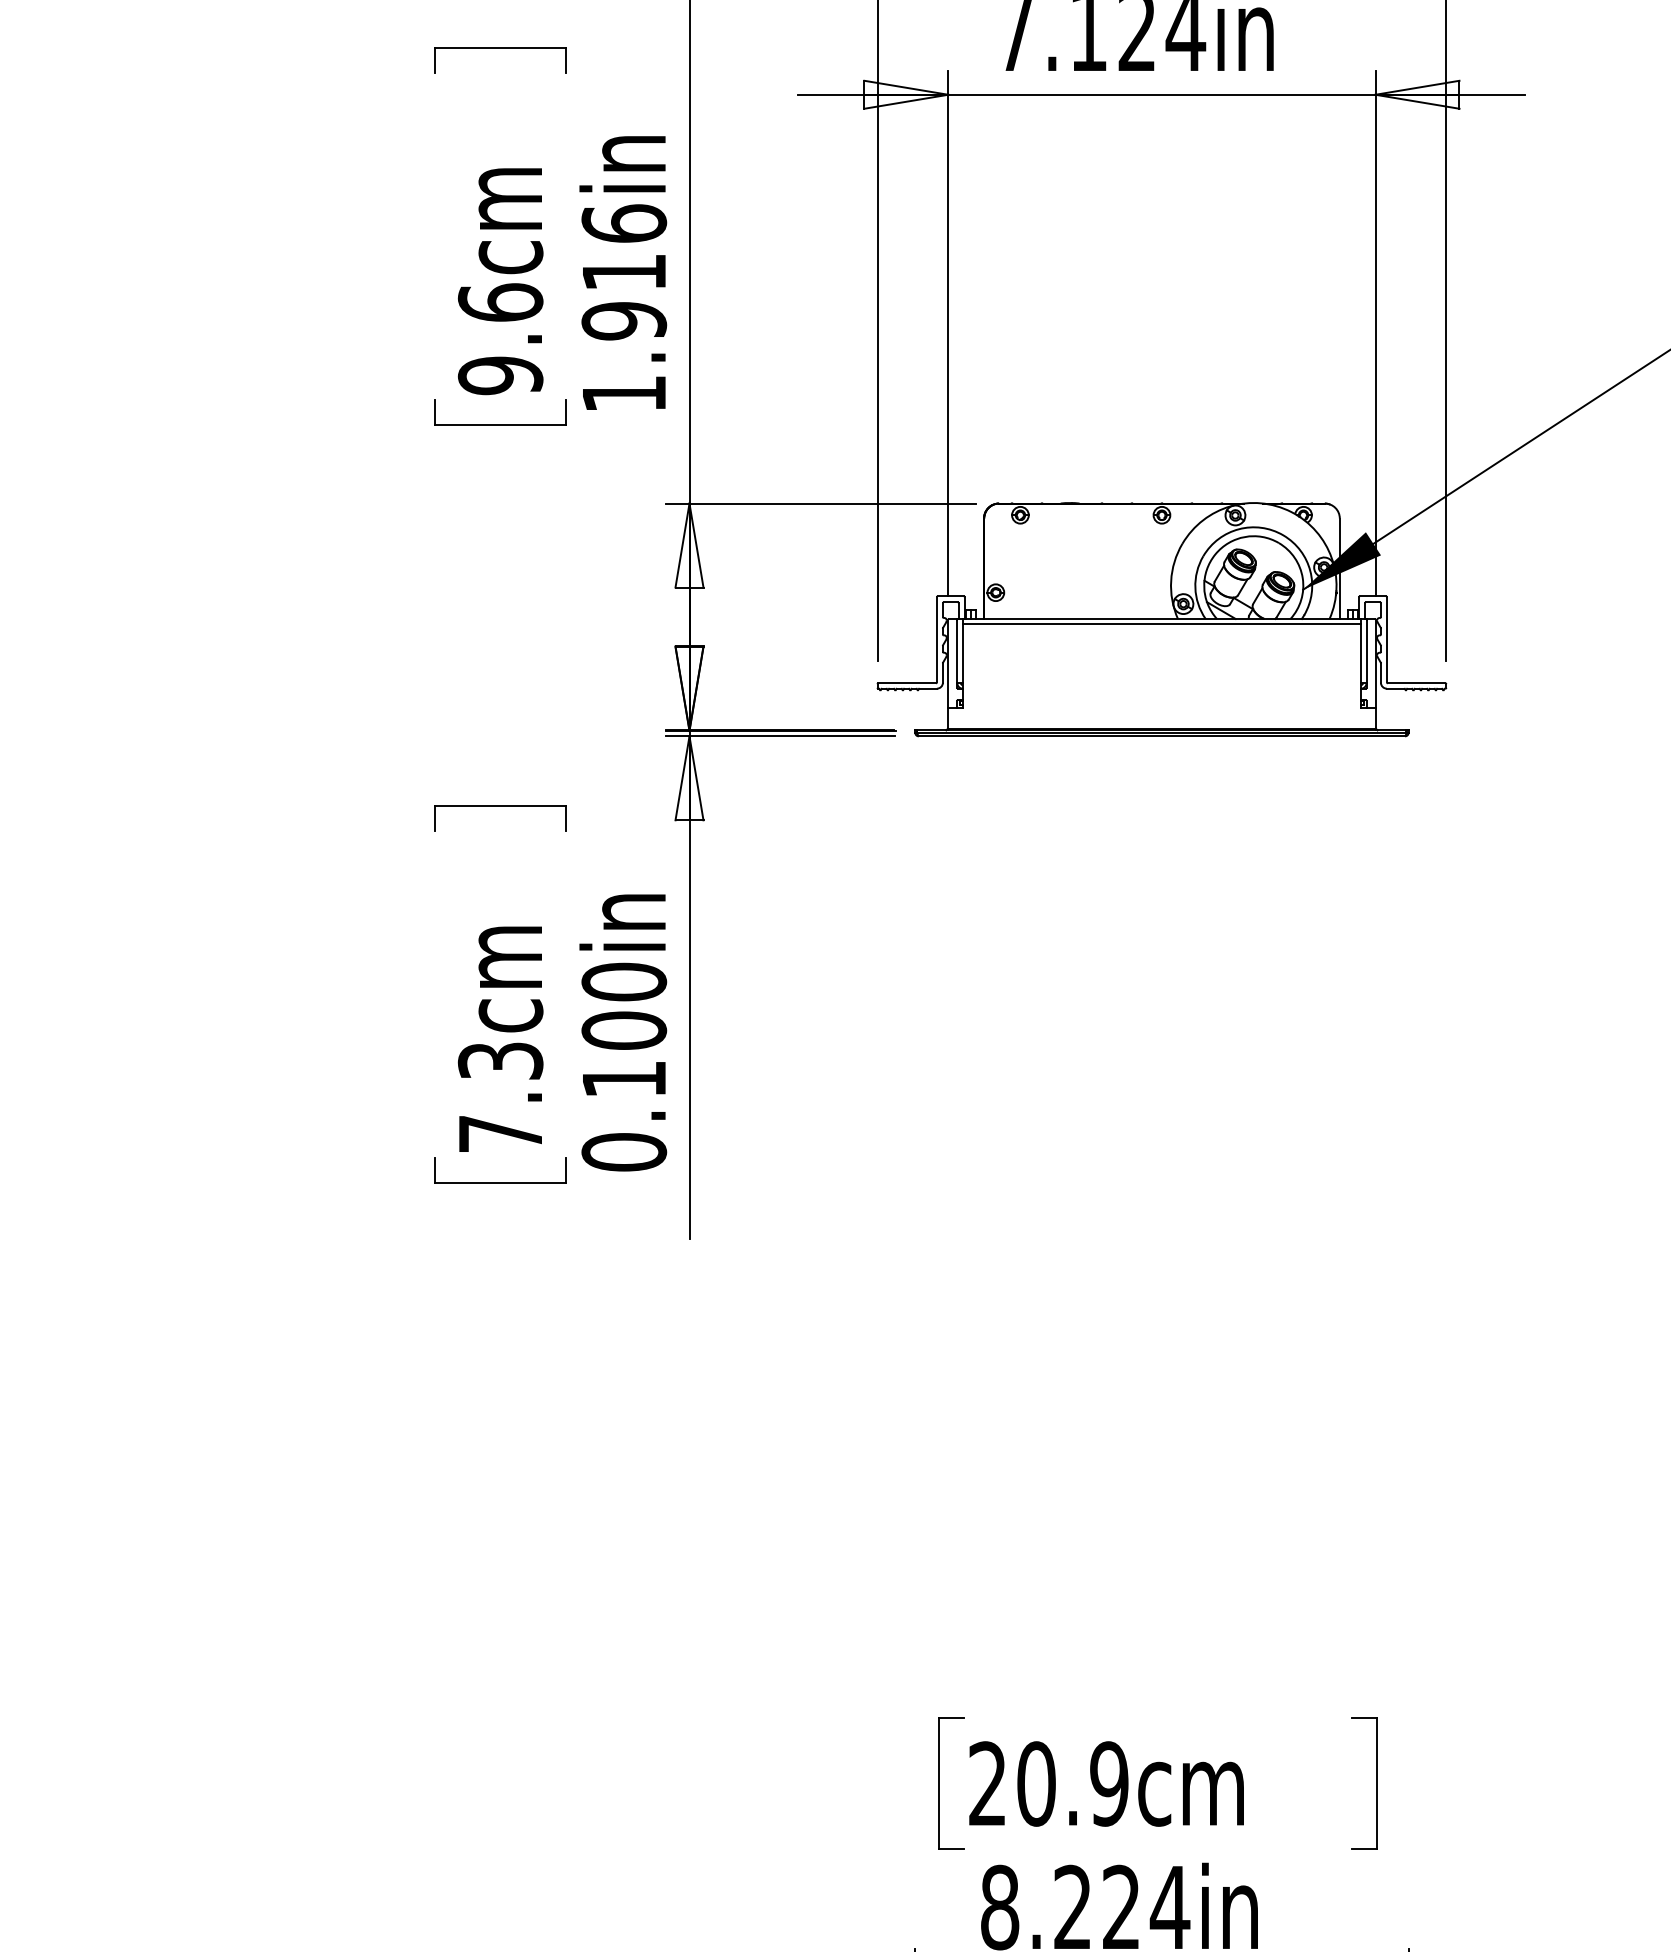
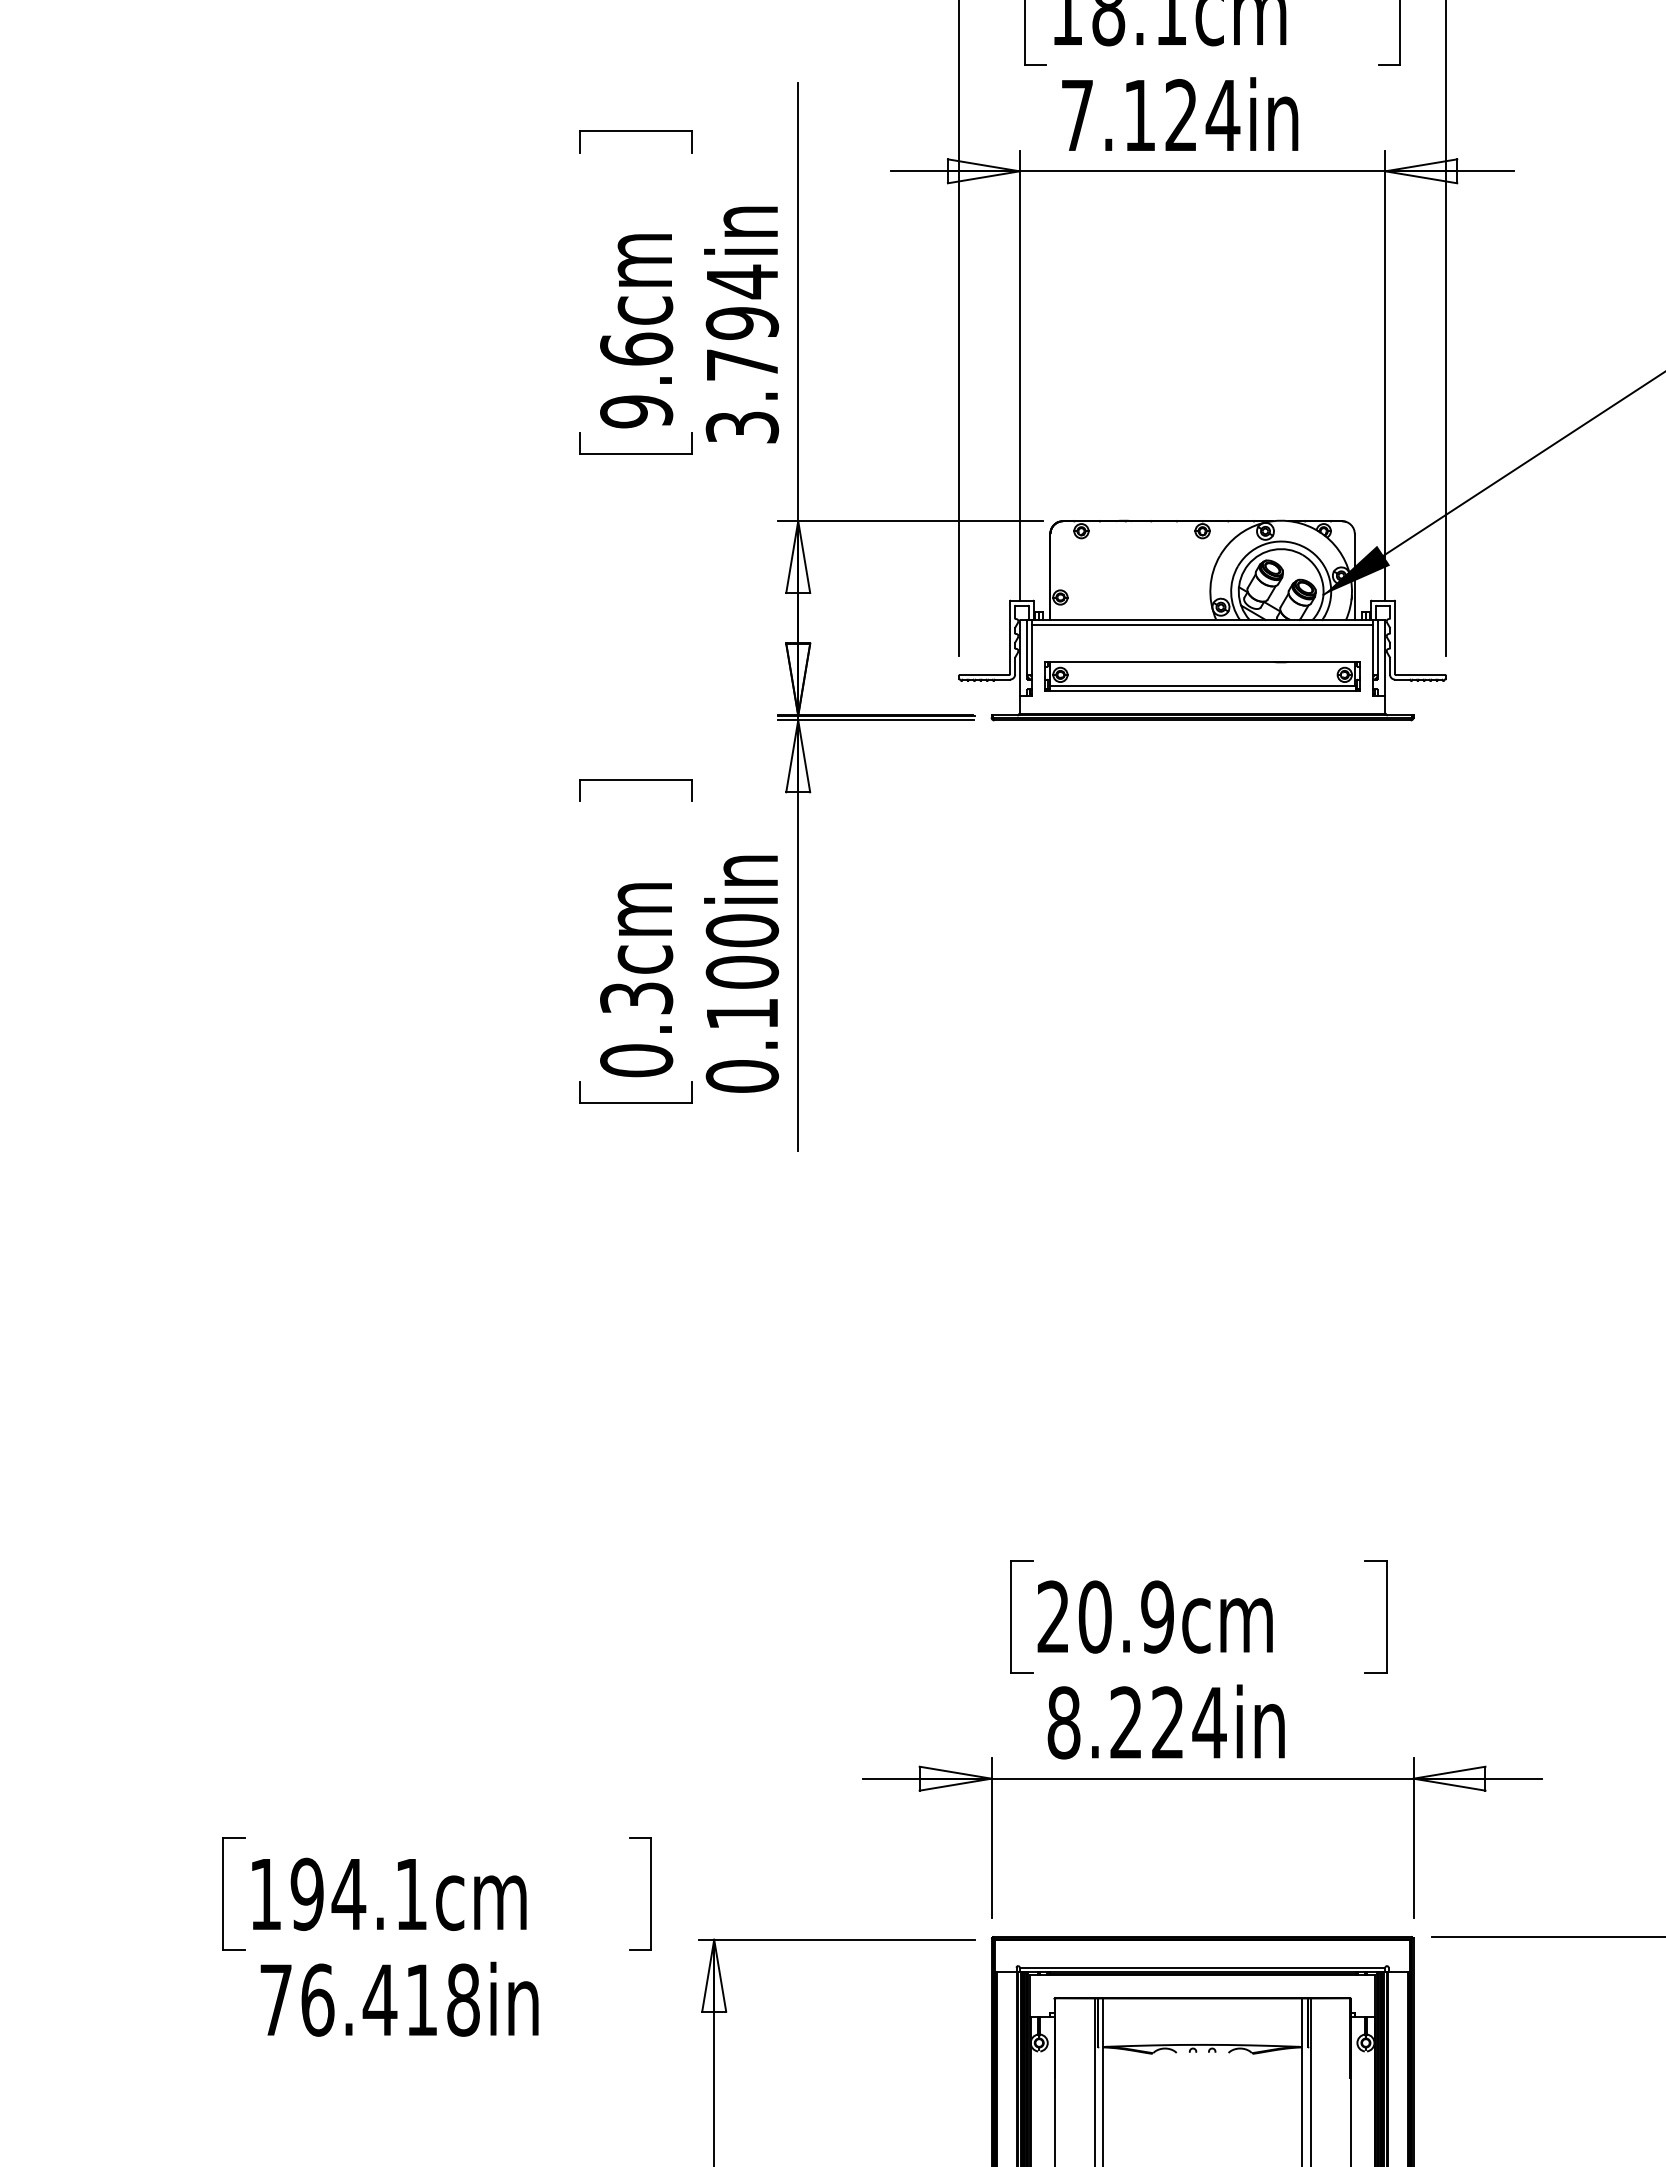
text: (624, 307) -> (742, 353), 1.916in -> 3.794in
part: (1161, 685) -> (1202, 676), added
text: (500, 1133) -> (636, 1060), 7.3cm -> 0.3cm

